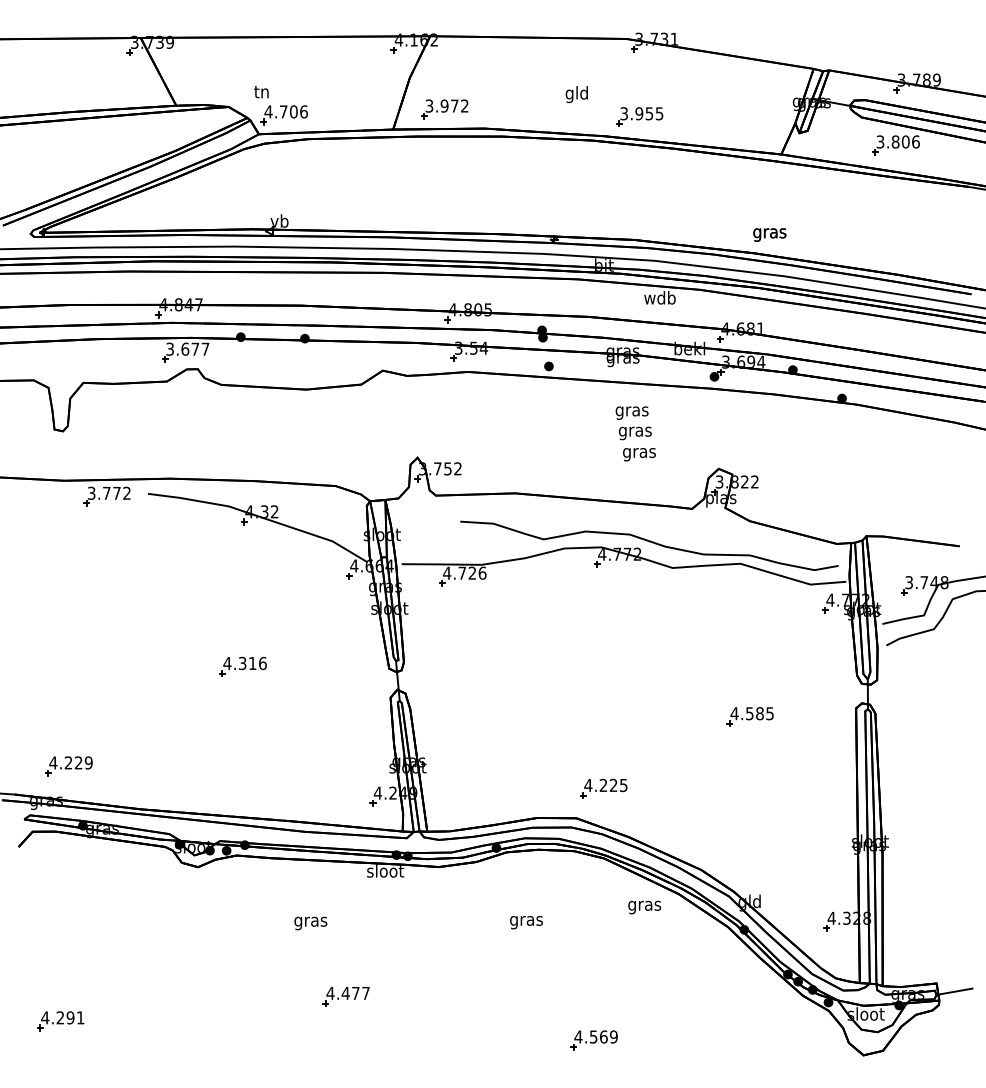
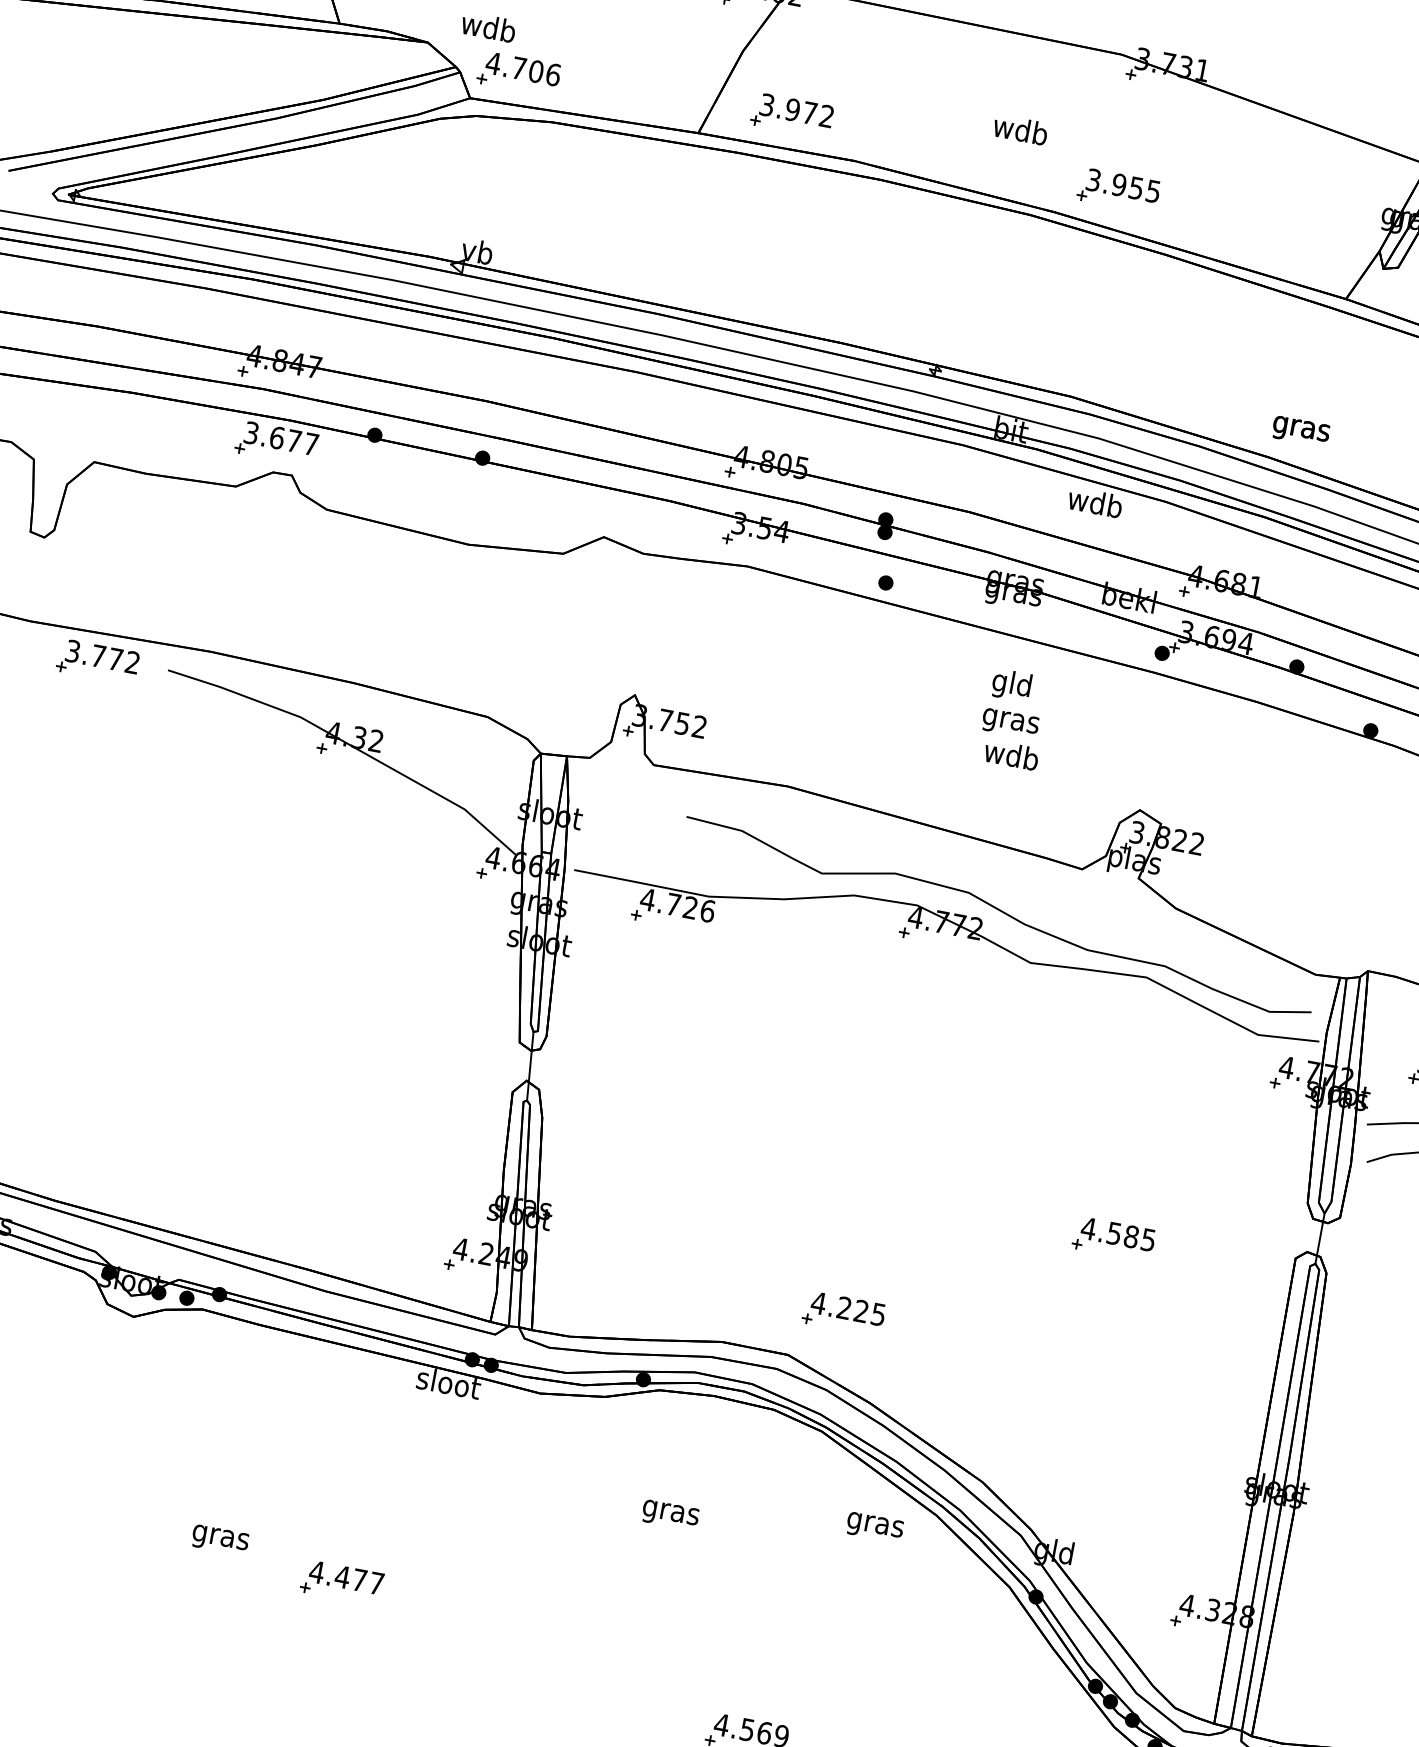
text: (261, 91) -> (488, 26), tn -> wdb
text: (576, 94) -> (1019, 132), gld -> wdb
text: (631, 410) -> (1011, 683), gras -> gld
text: (639, 452) -> (1011, 757), gras -> wdb
part: (242, 666) -> (272, 992), removed
text: (310, 923) -> (219, 1540), moved

